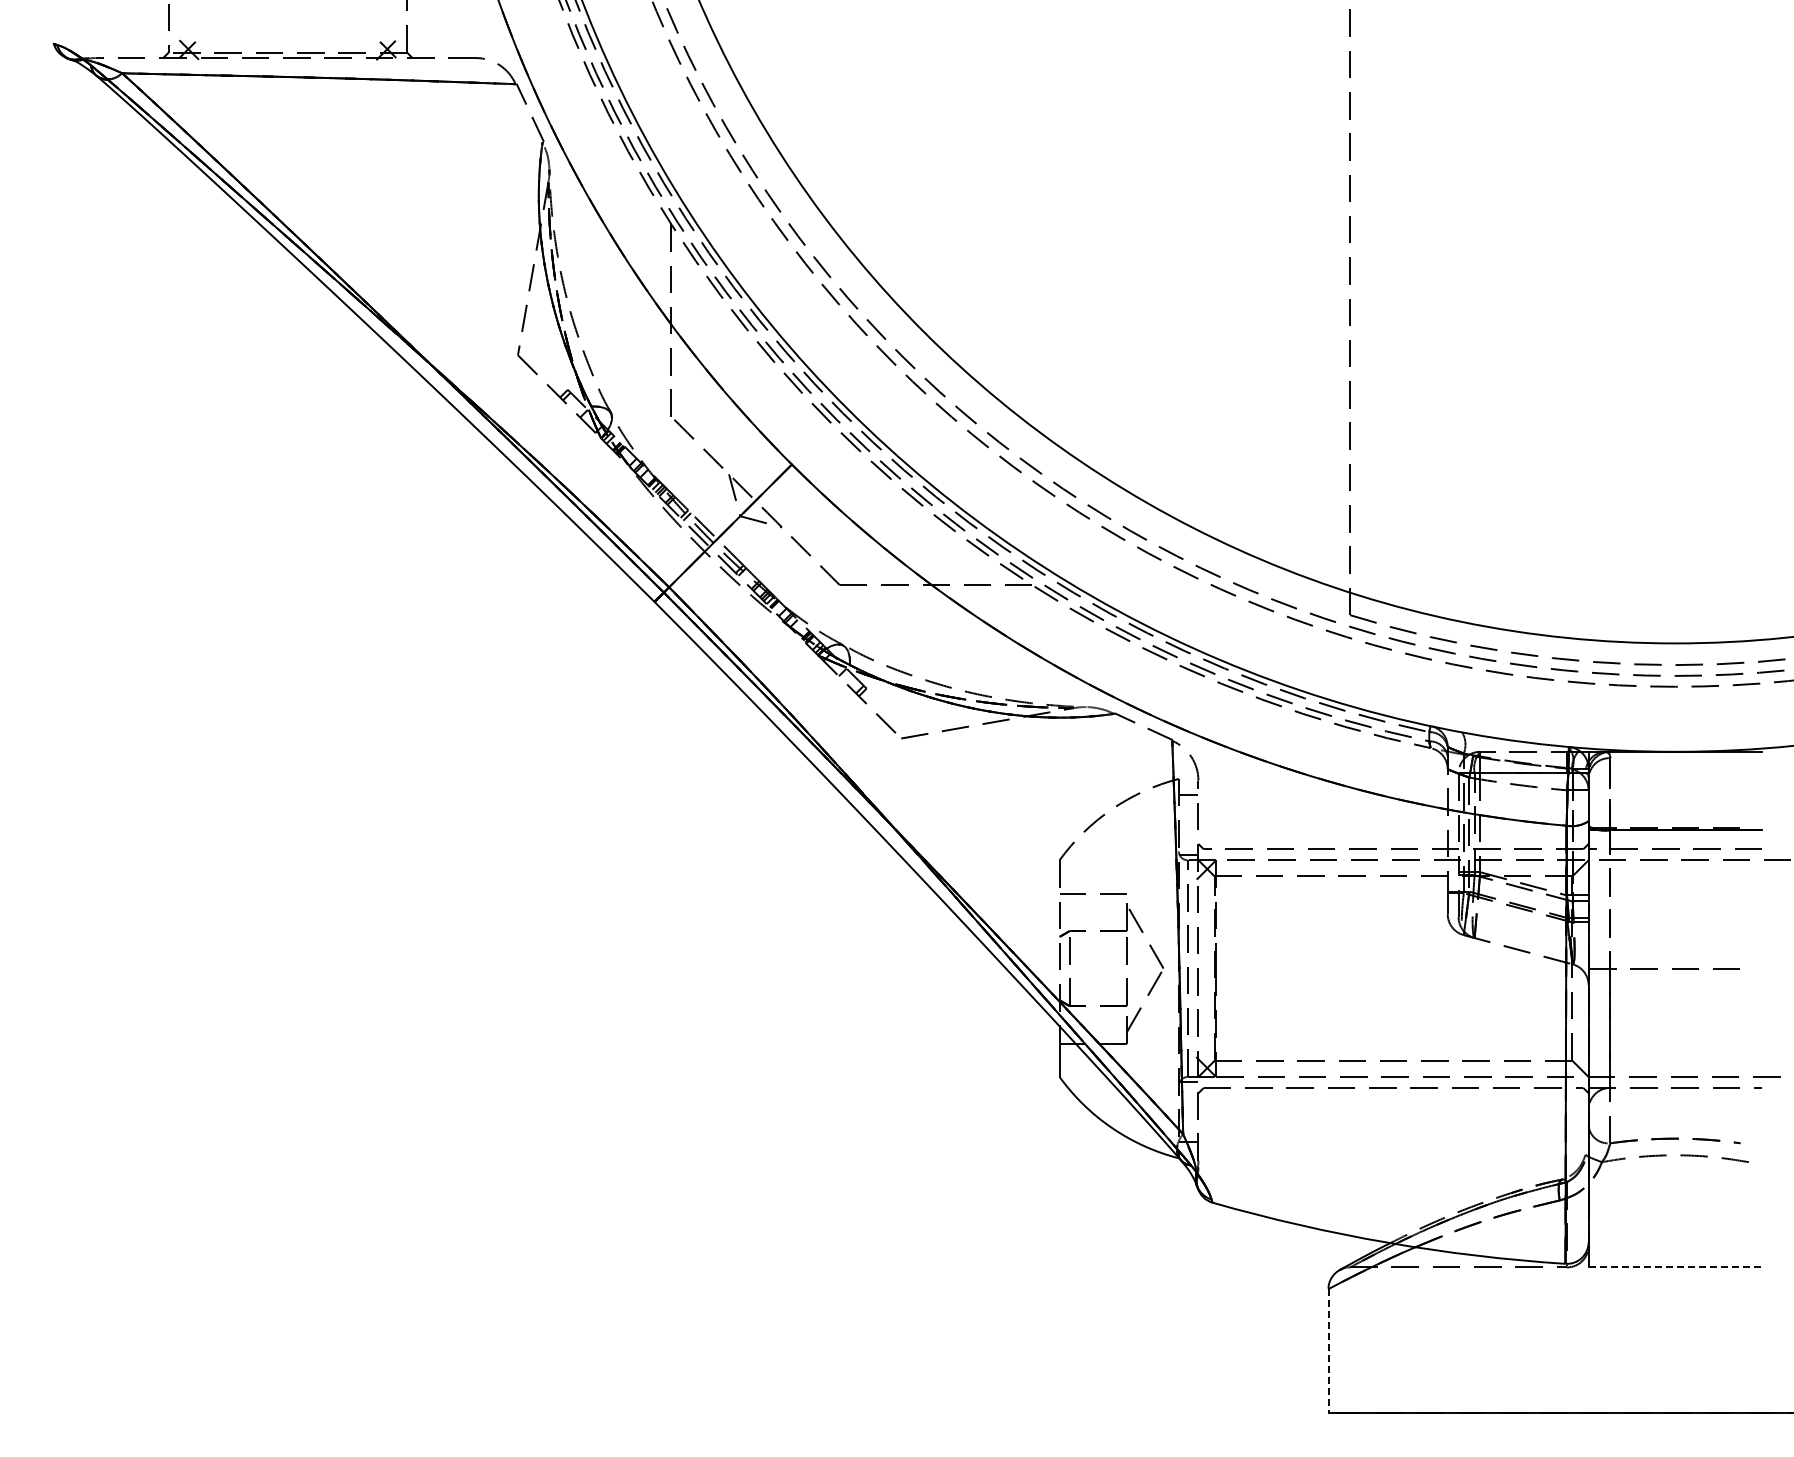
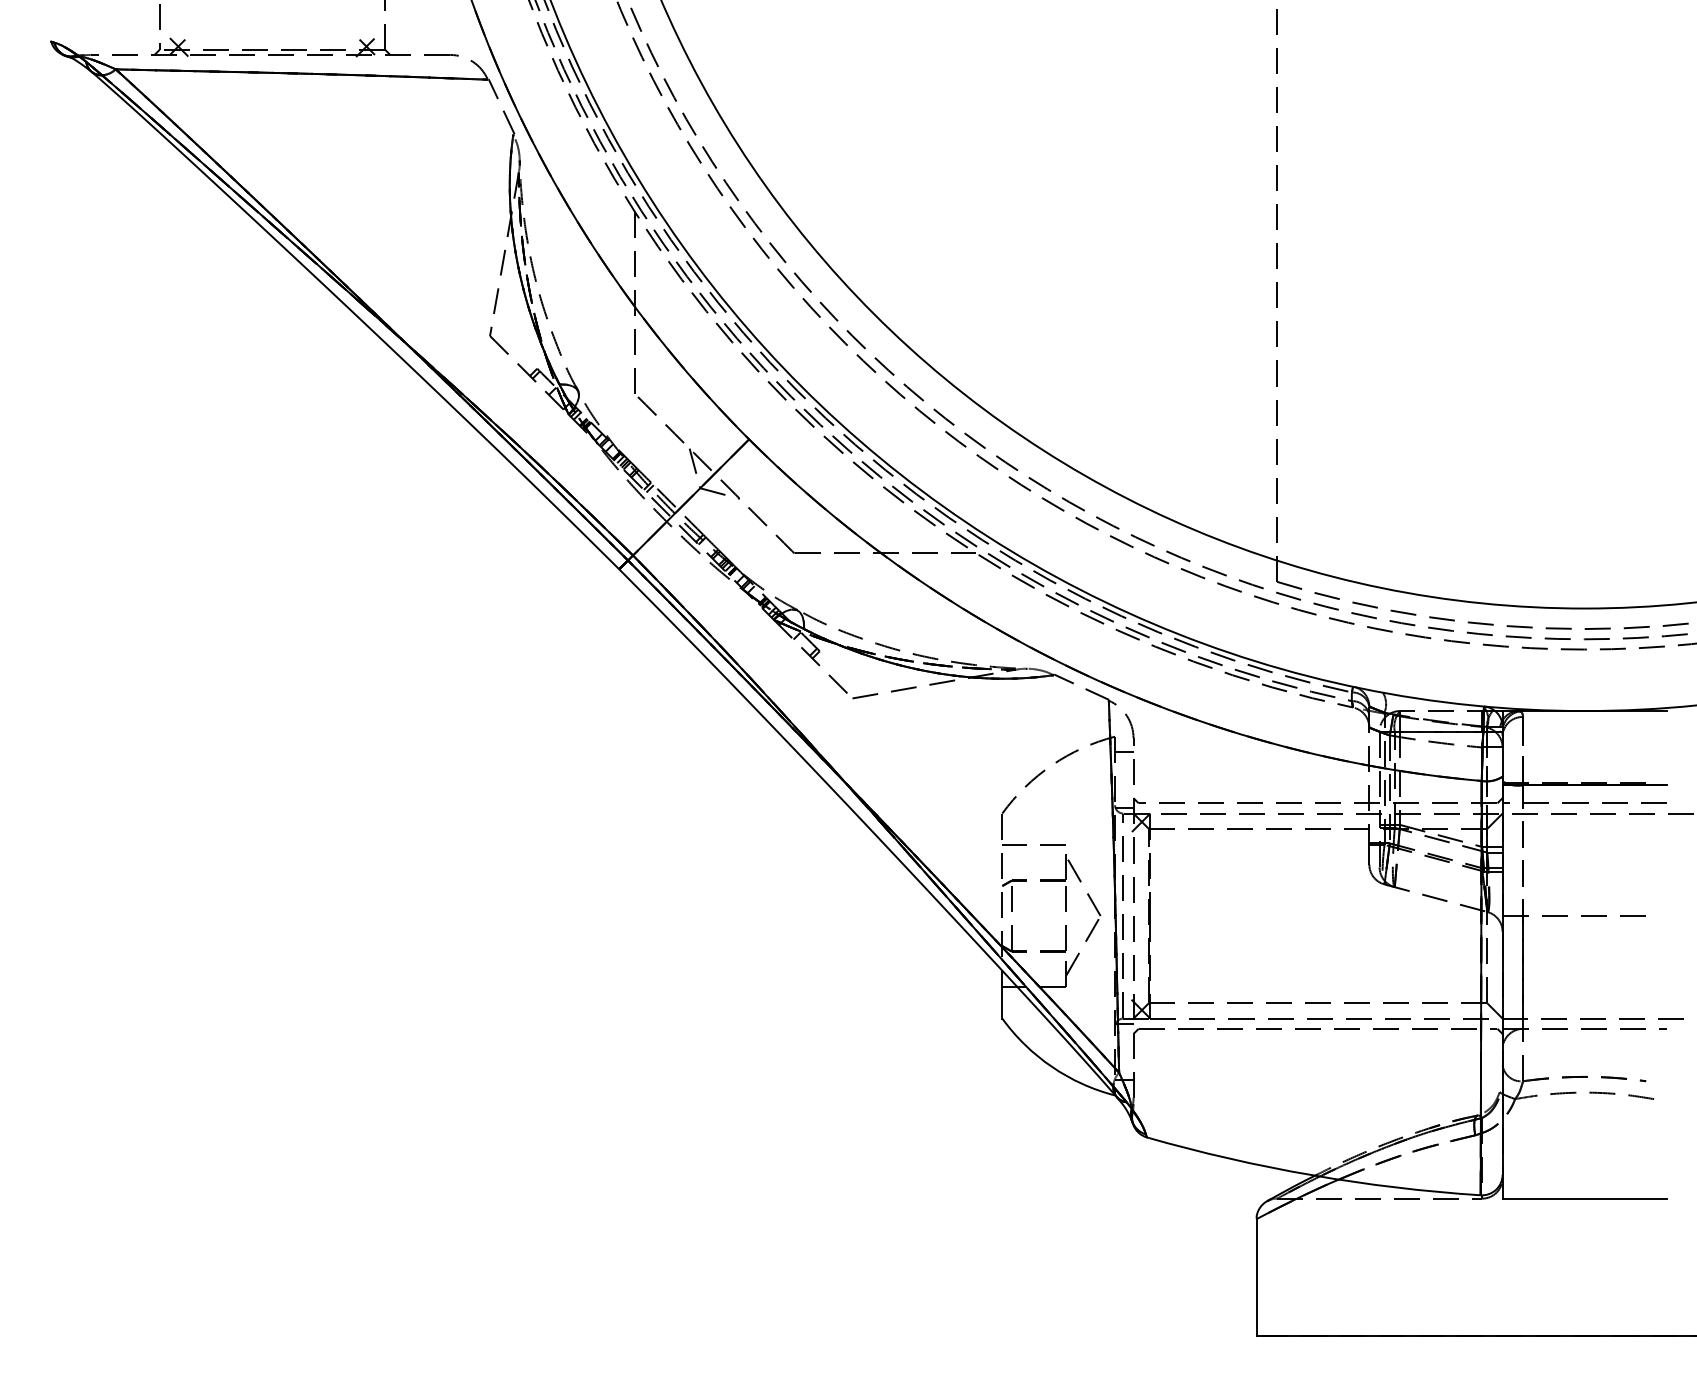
line: (1675, 1267) -> (1584, 1198), dashed -> solid
line: (1328, 1351) -> (1256, 1278), dashed -> solid

